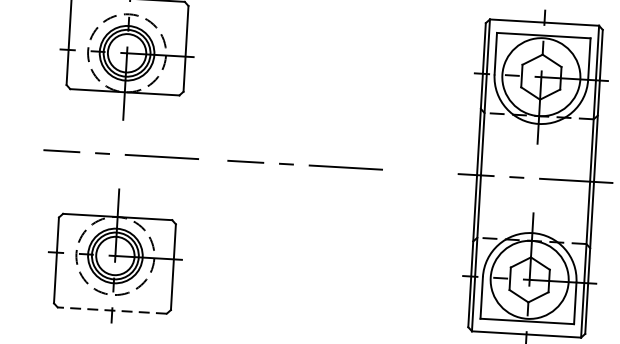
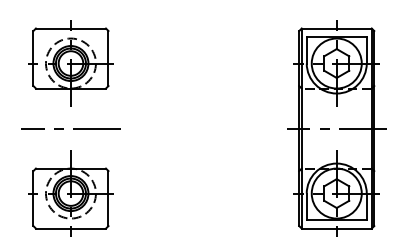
line: (309, 165) -> (191, 128), removed
line: (111, 310) -> (70, 228), dashed -> solid

